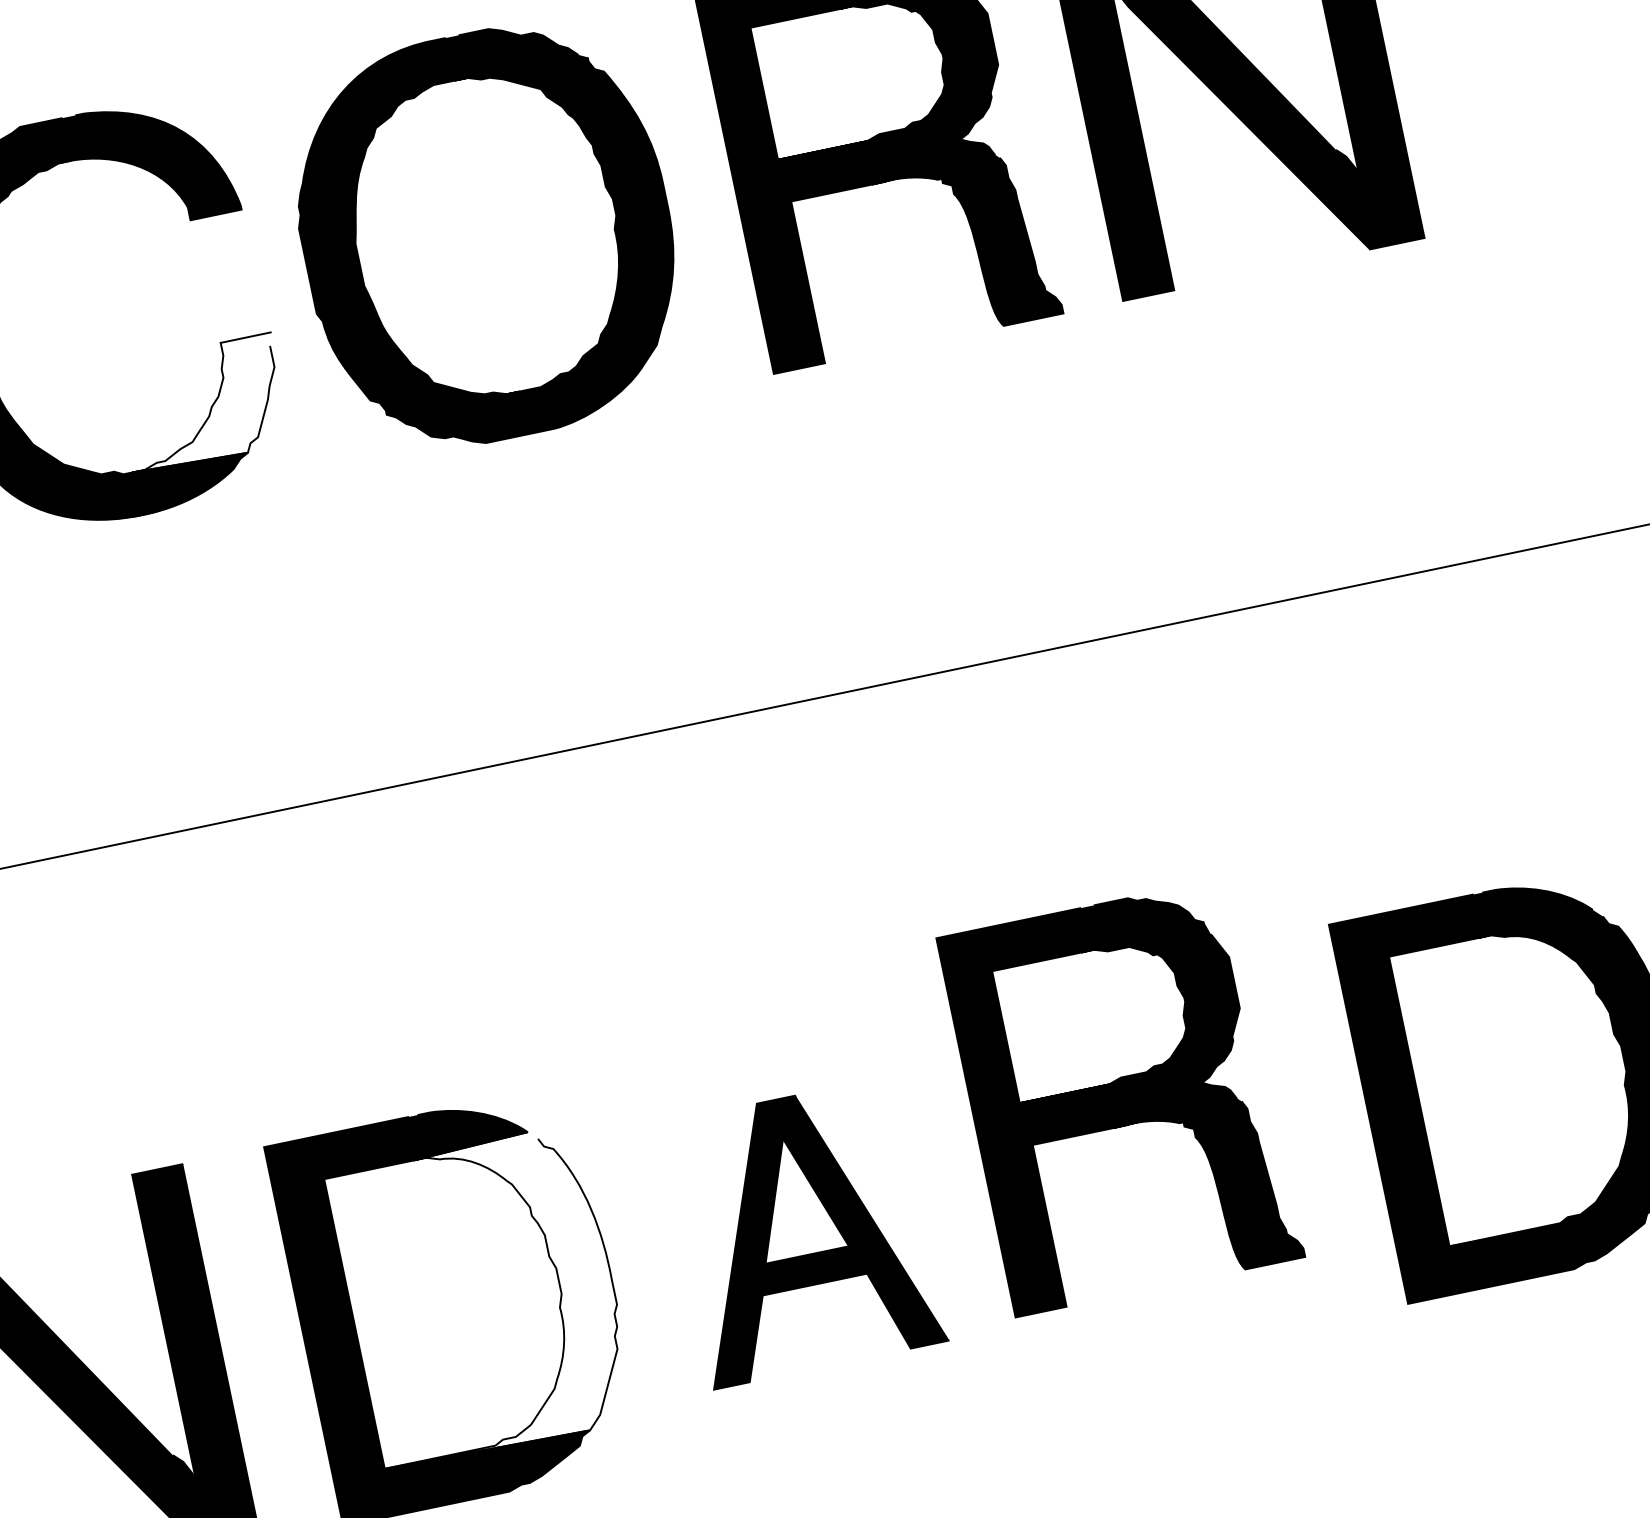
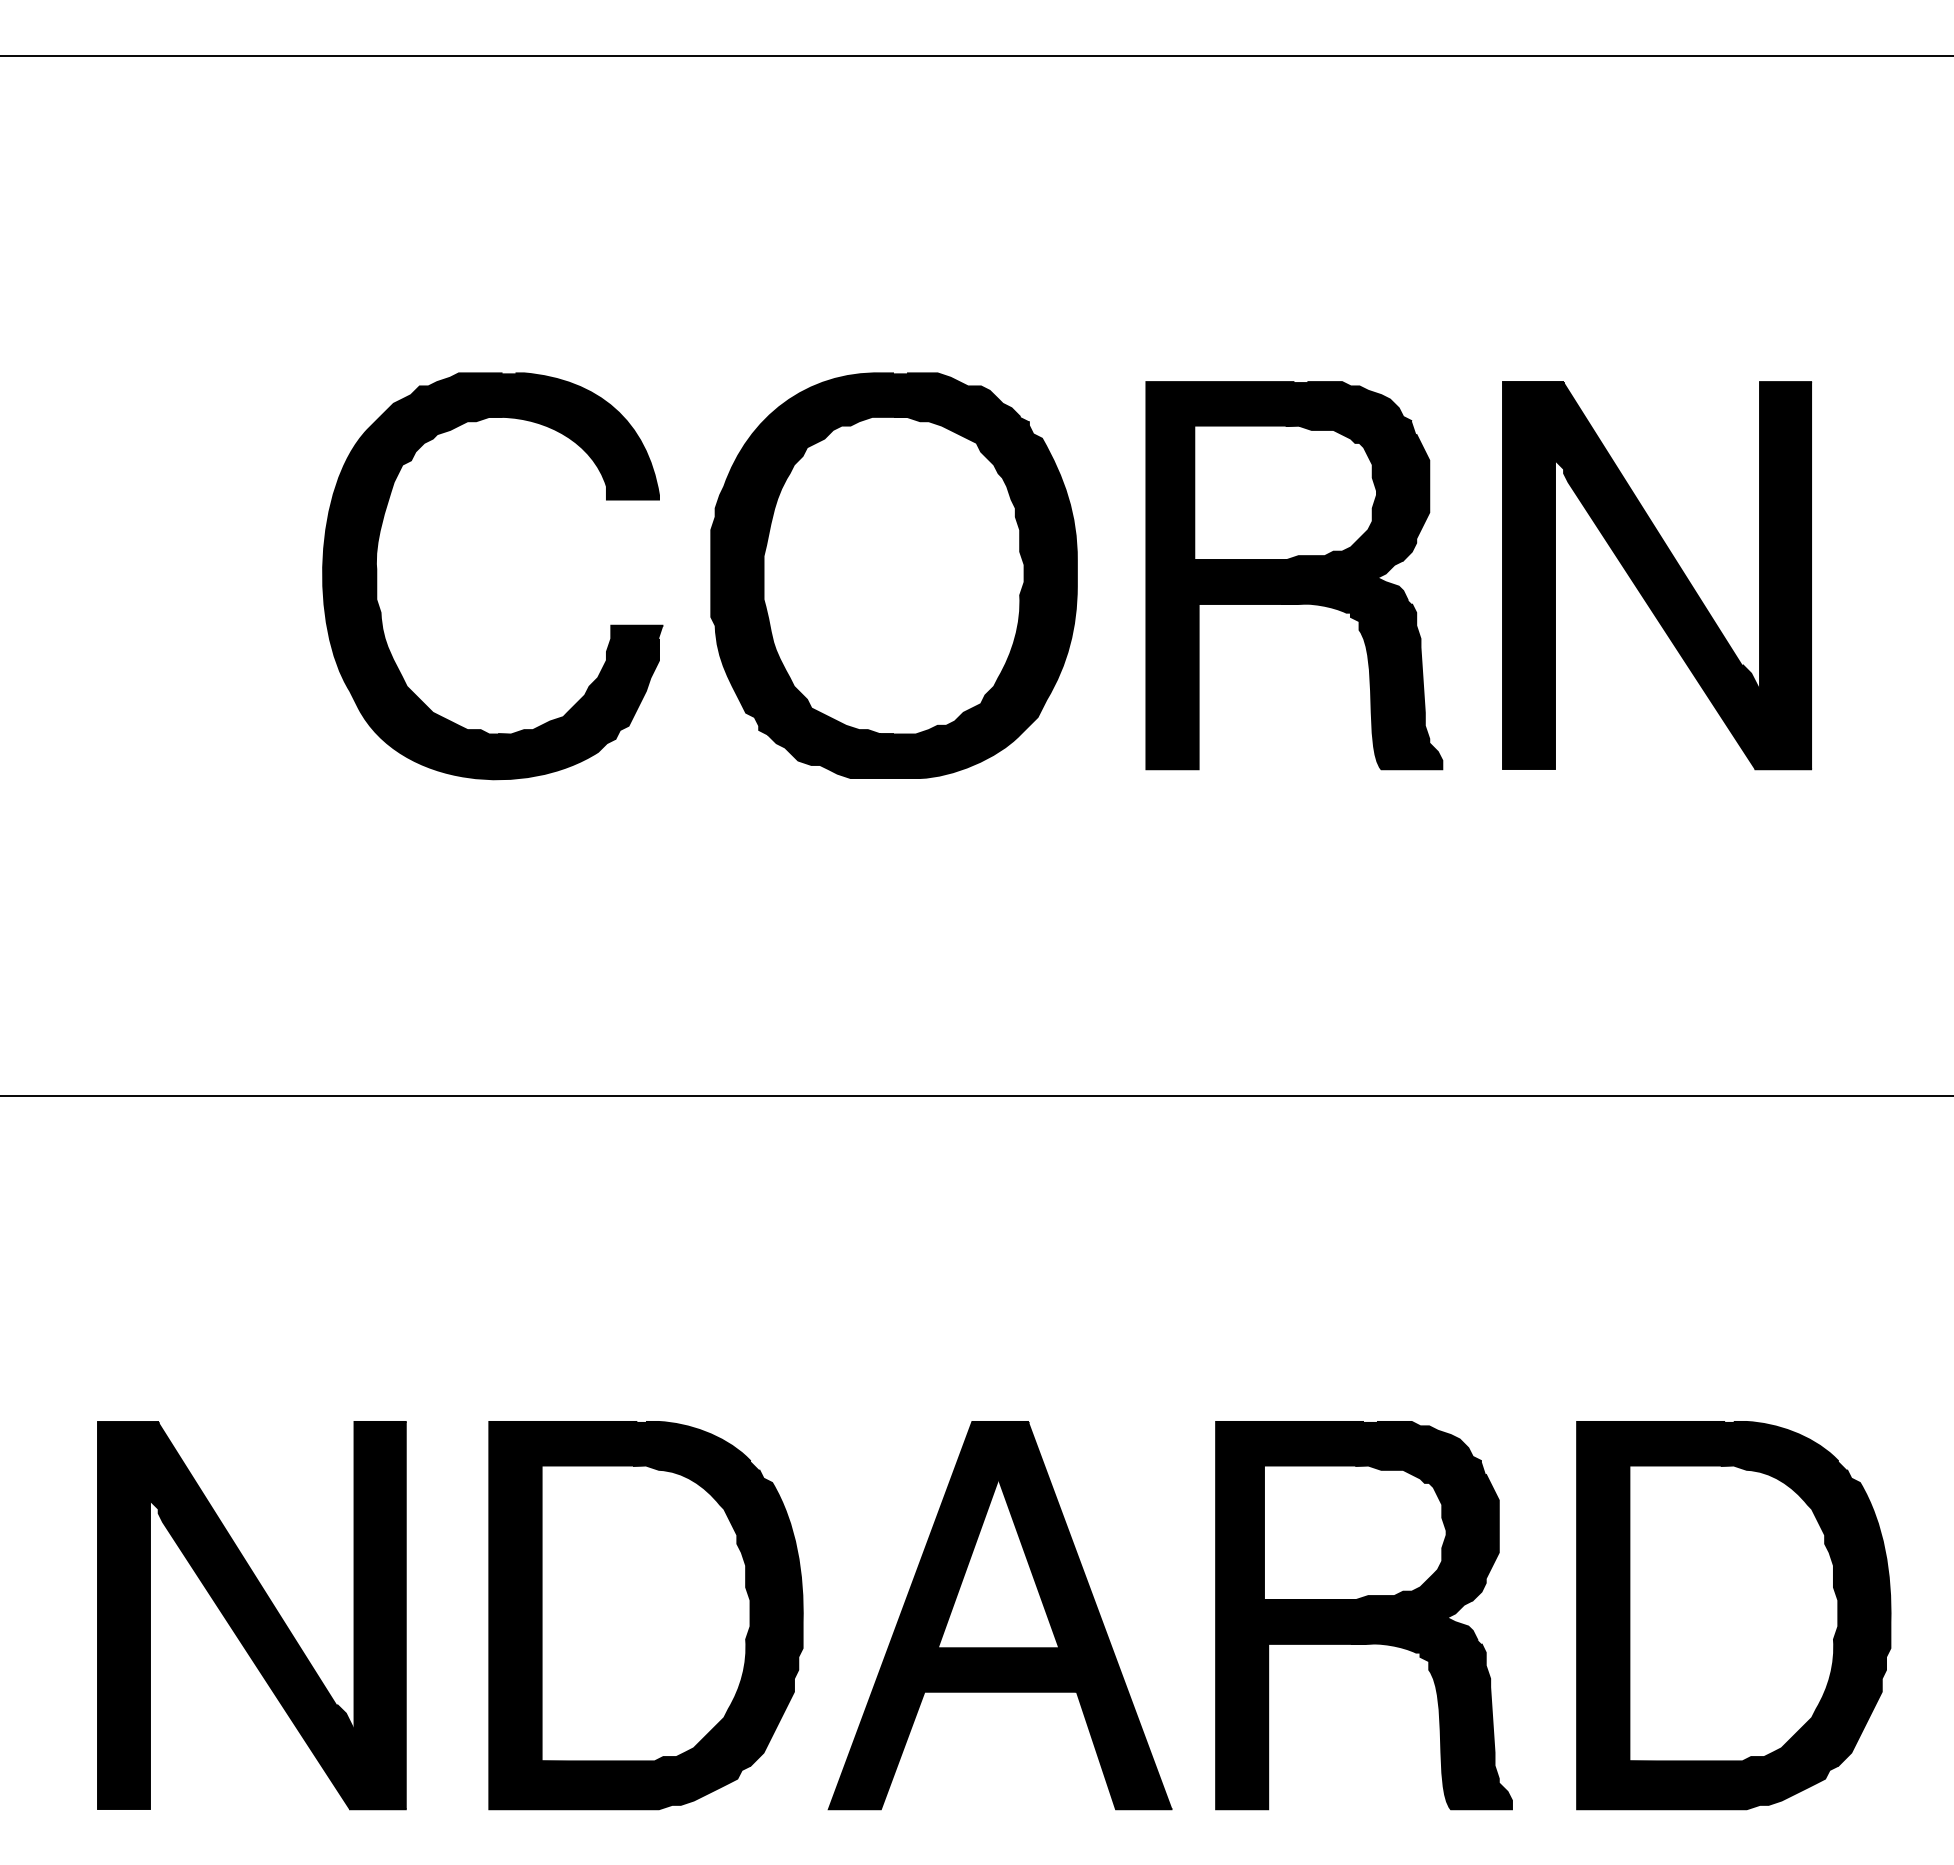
fill: (201, 403) -> (580, 681), added
part: (1120, 1097) -> (1363, 1615), moved
part: (803, 1232) -> (999, 1615), size x1.43
fill: (481, 1297) -> (671, 1613), added

